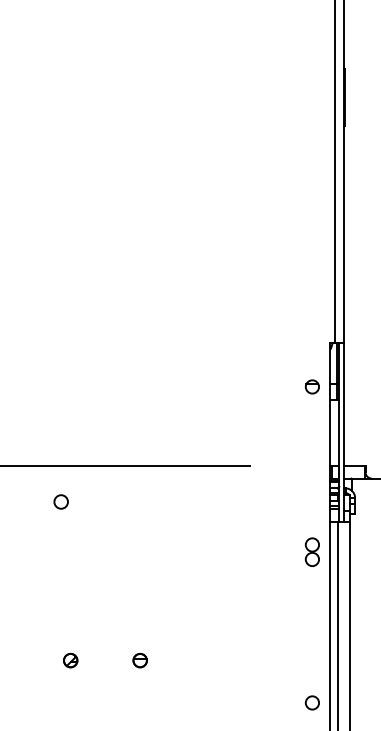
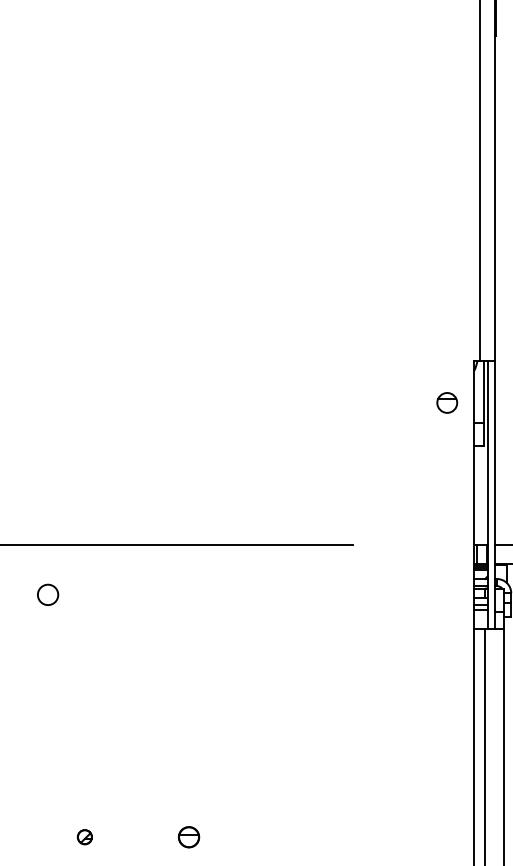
part: (311, 386) -> (445, 402), moved
circle: (60, 501) -> (47, 594), moved
part: (311, 551) -> (445, 673), removed
part: (70, 660) -> (84, 837), size x0.7

